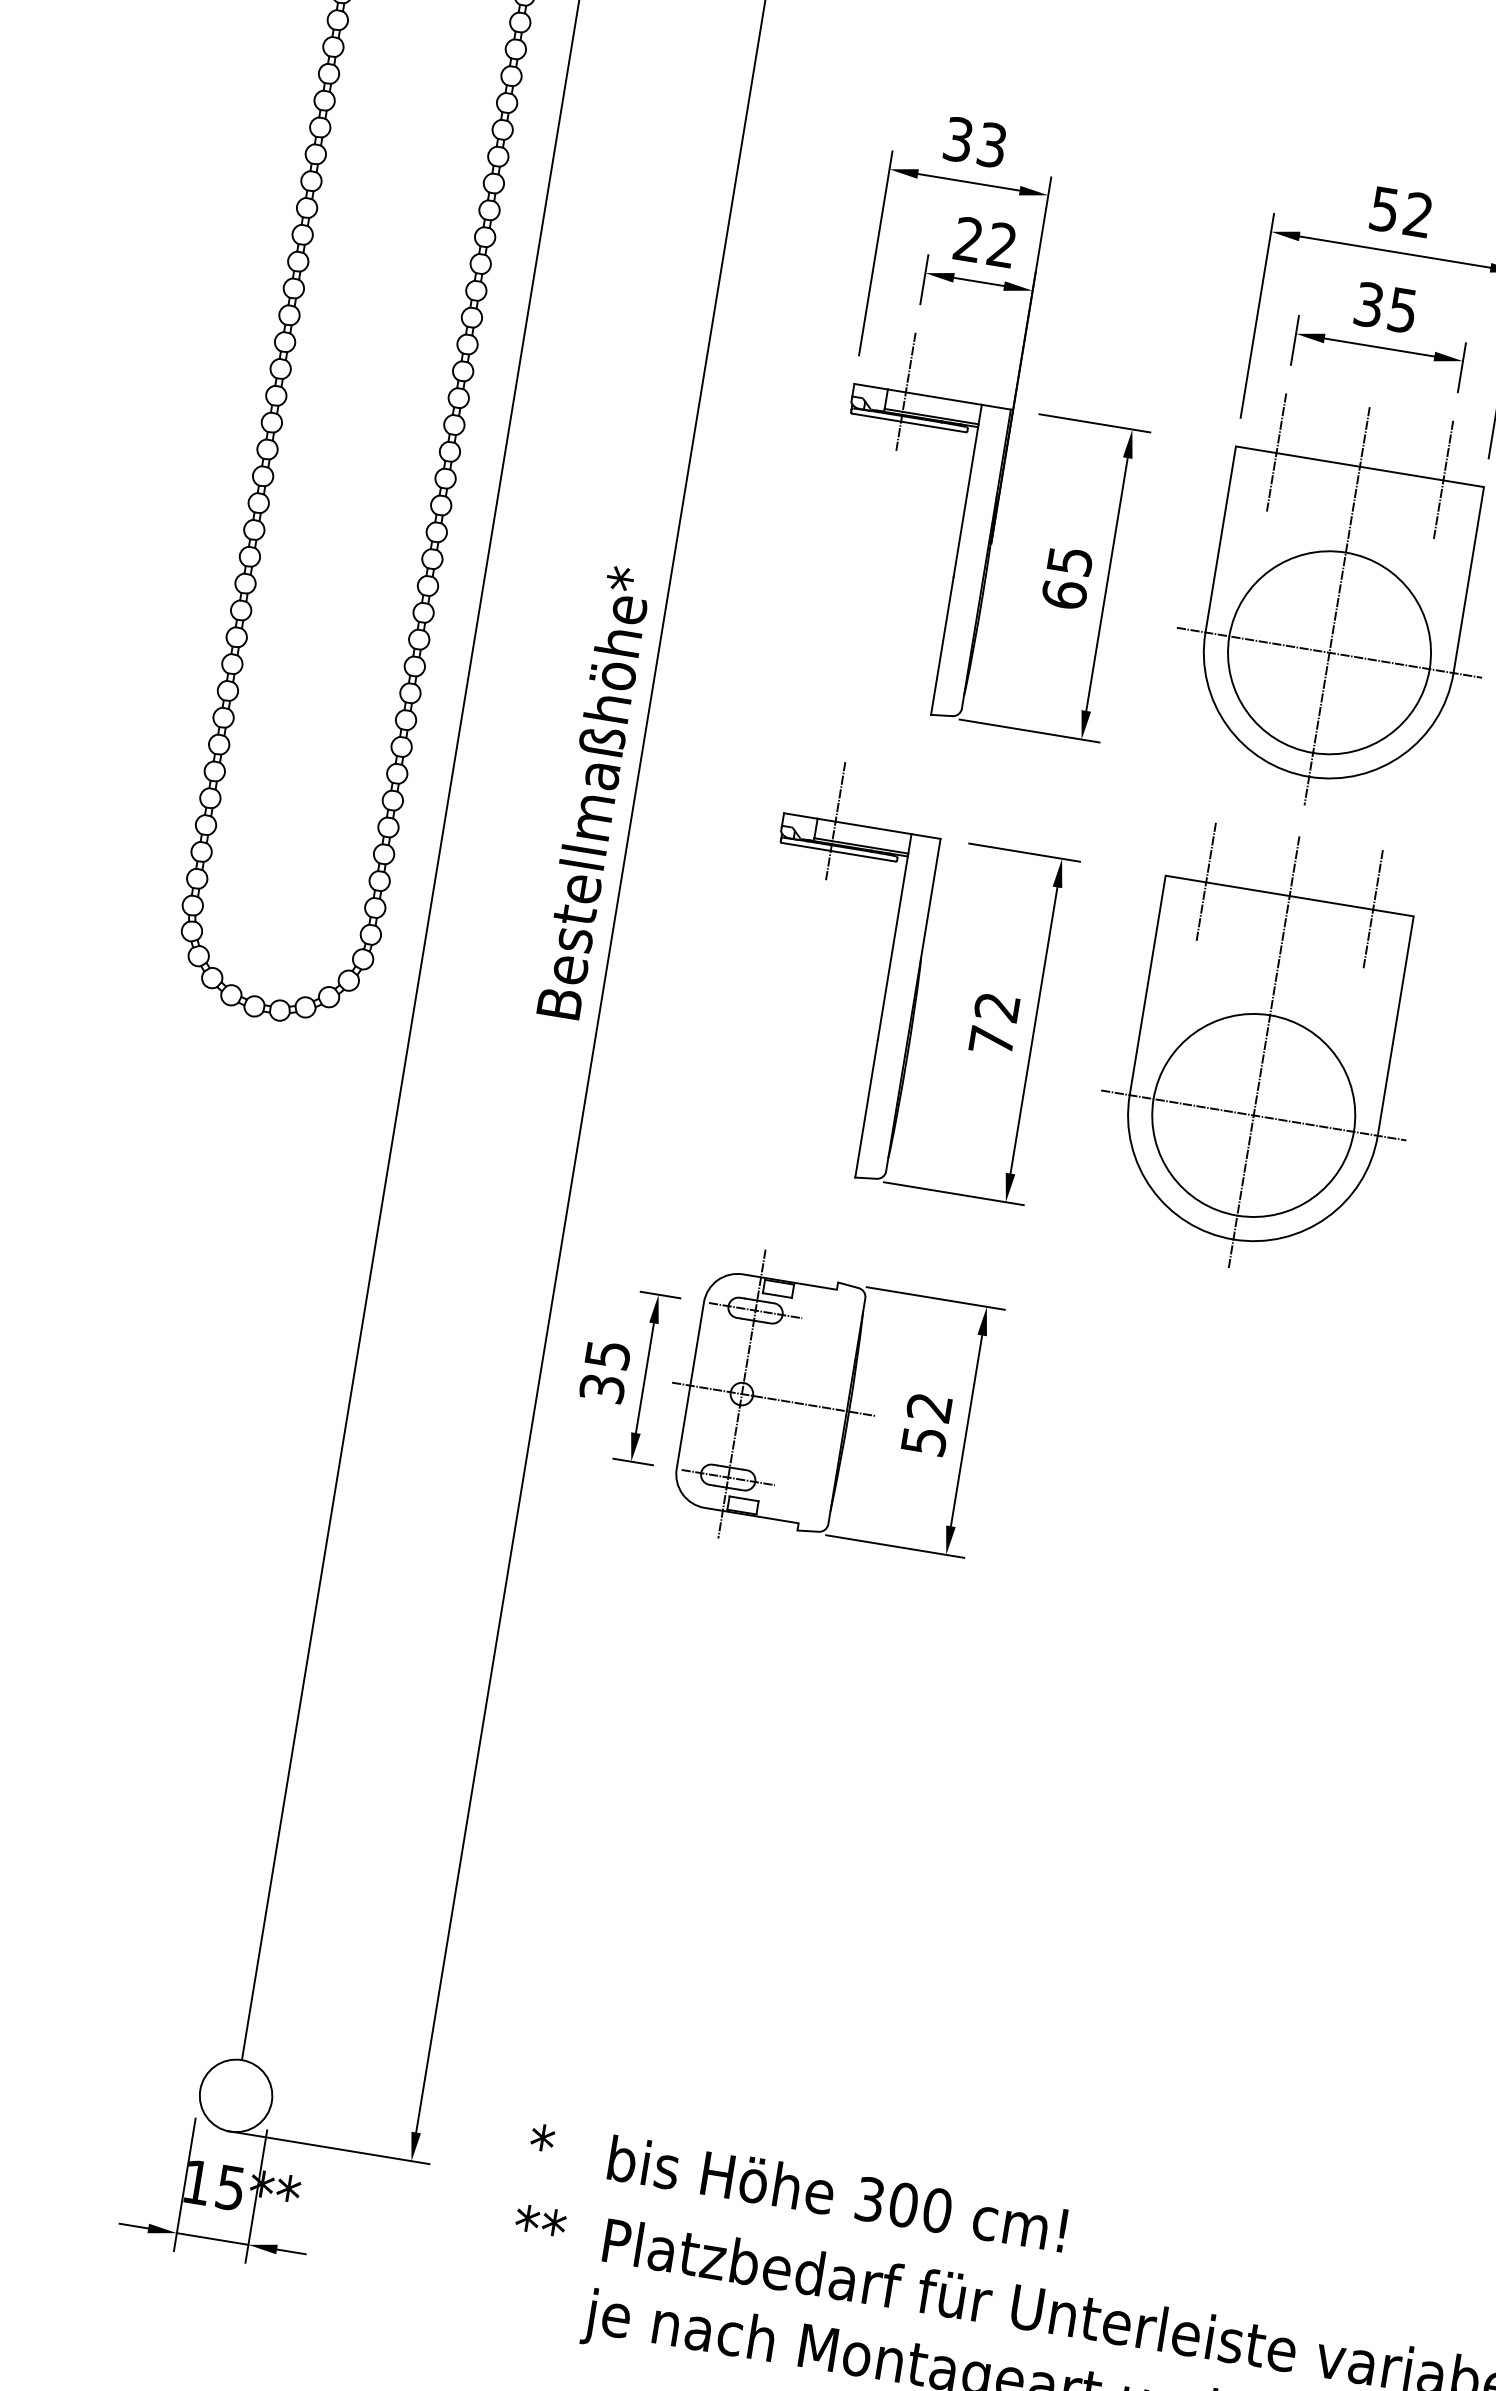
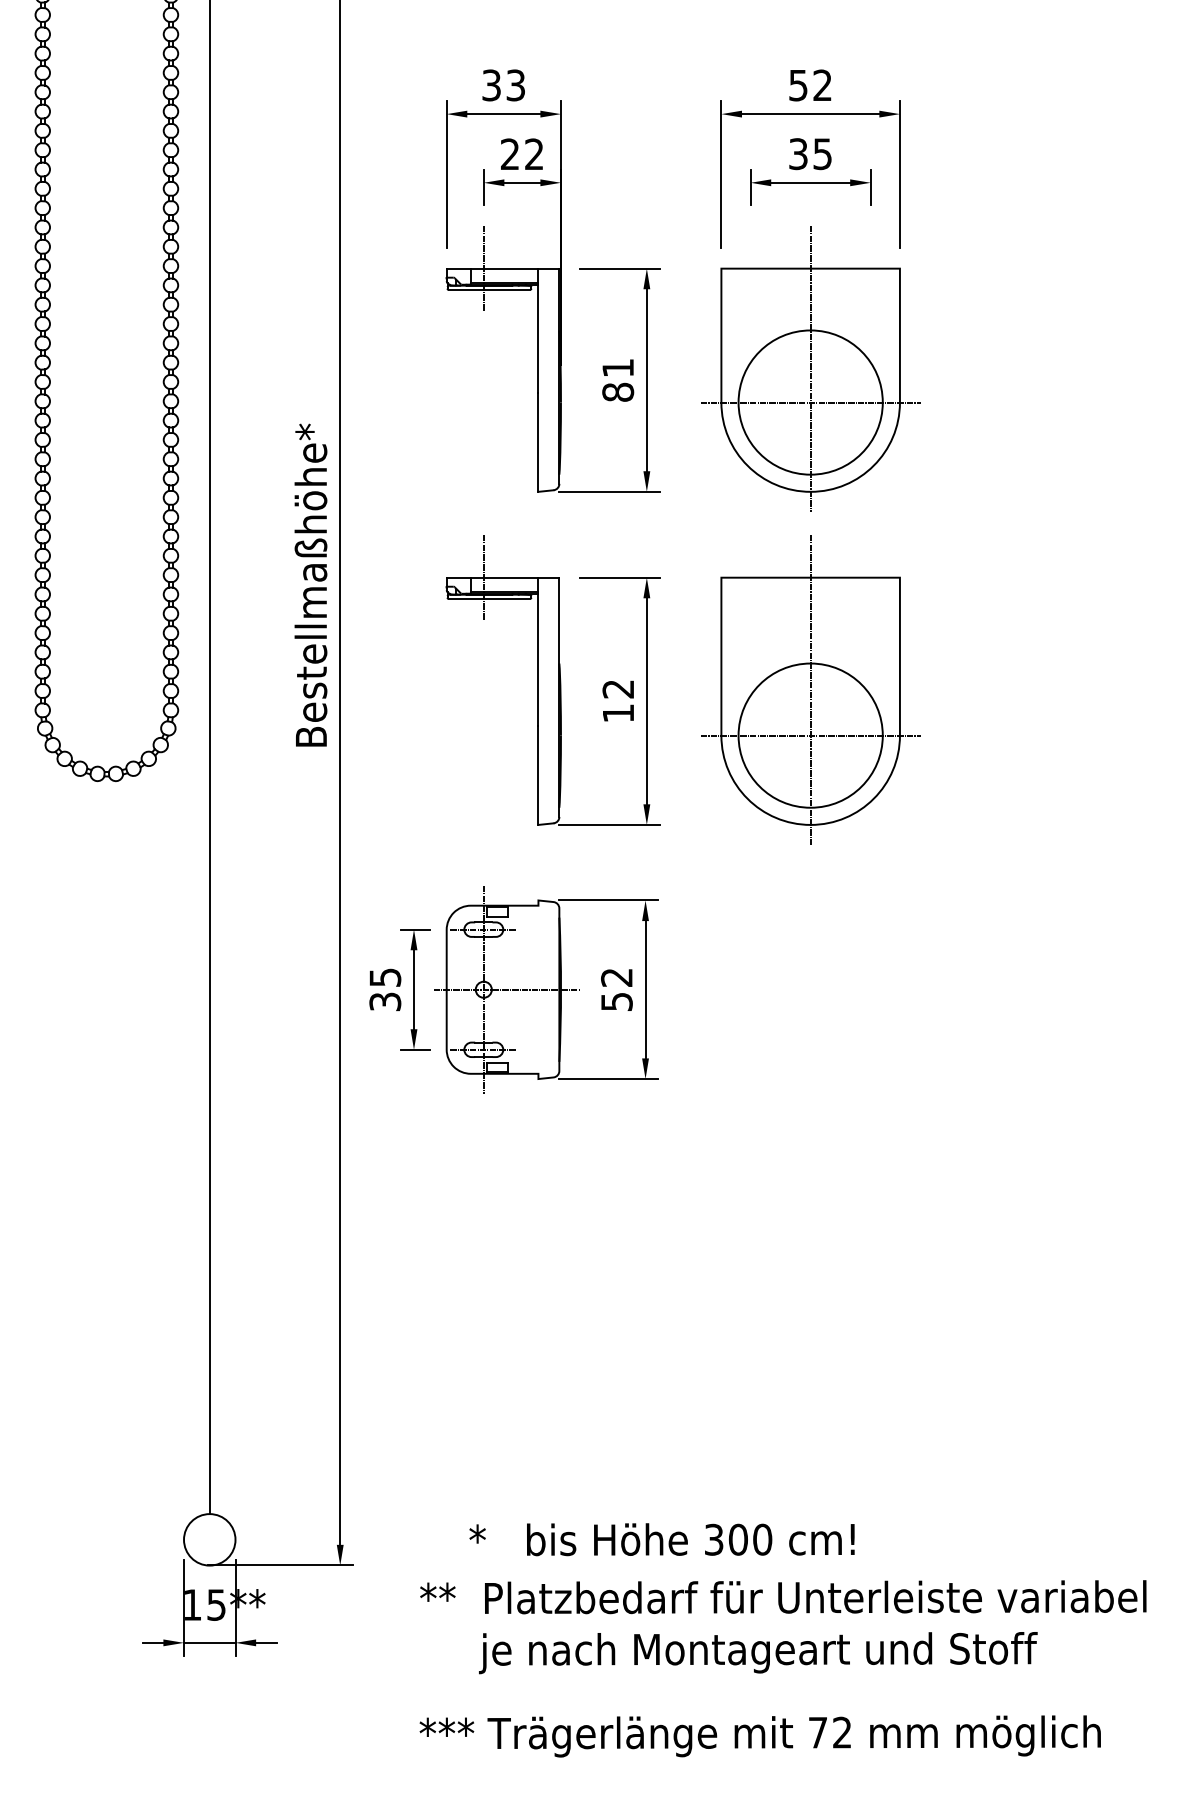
line: (1276, 452) -> (750, 268), removed
line: (1443, 480) -> (870, 268), removed
text: (1067, 578) -> (618, 380), 65 -> 81
line: (1206, 882) -> (750, 577), removed
line: (1372, 909) -> (870, 577), removed
text: (991, 1040) -> (618, 713), 72 -> 12
text: (796, 2187) -> (661, 1539), moved

